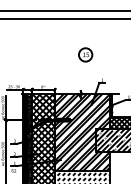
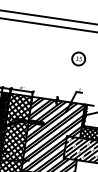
part: (85, 54) -> (78, 58), moved

